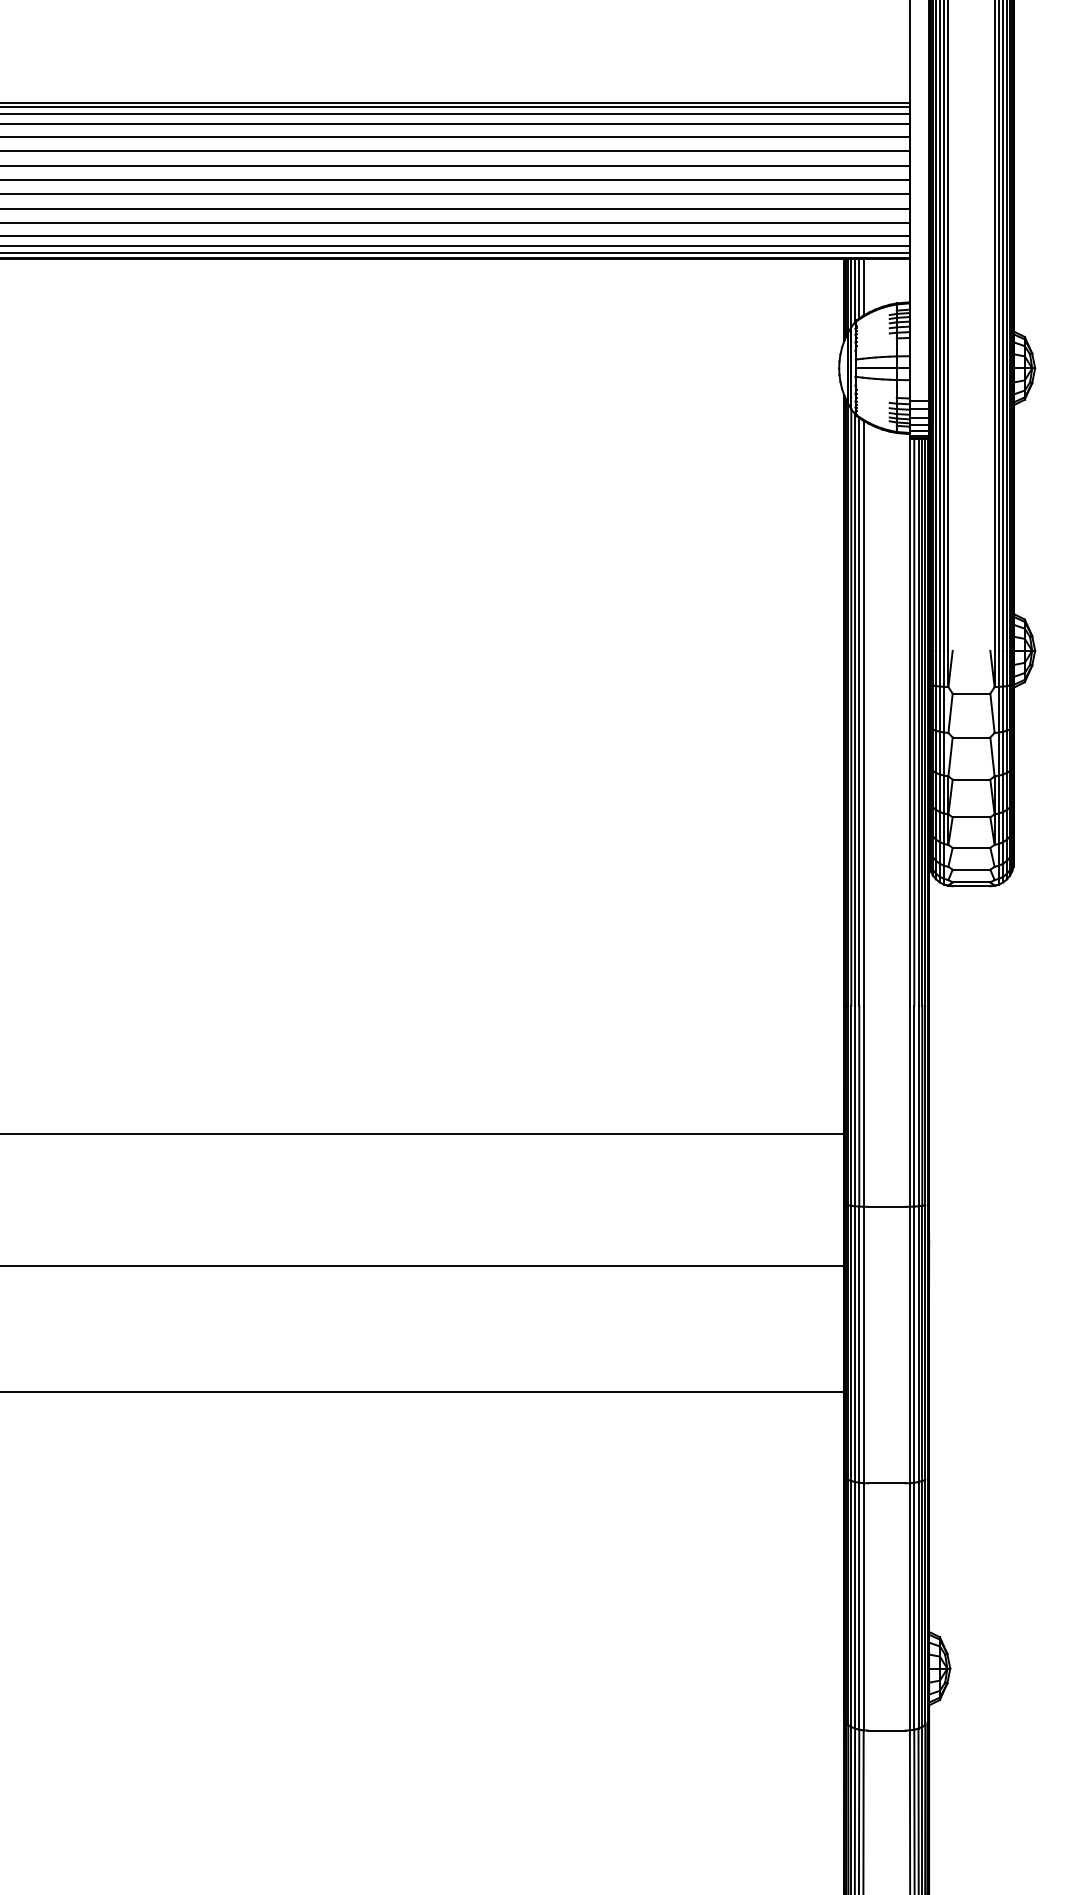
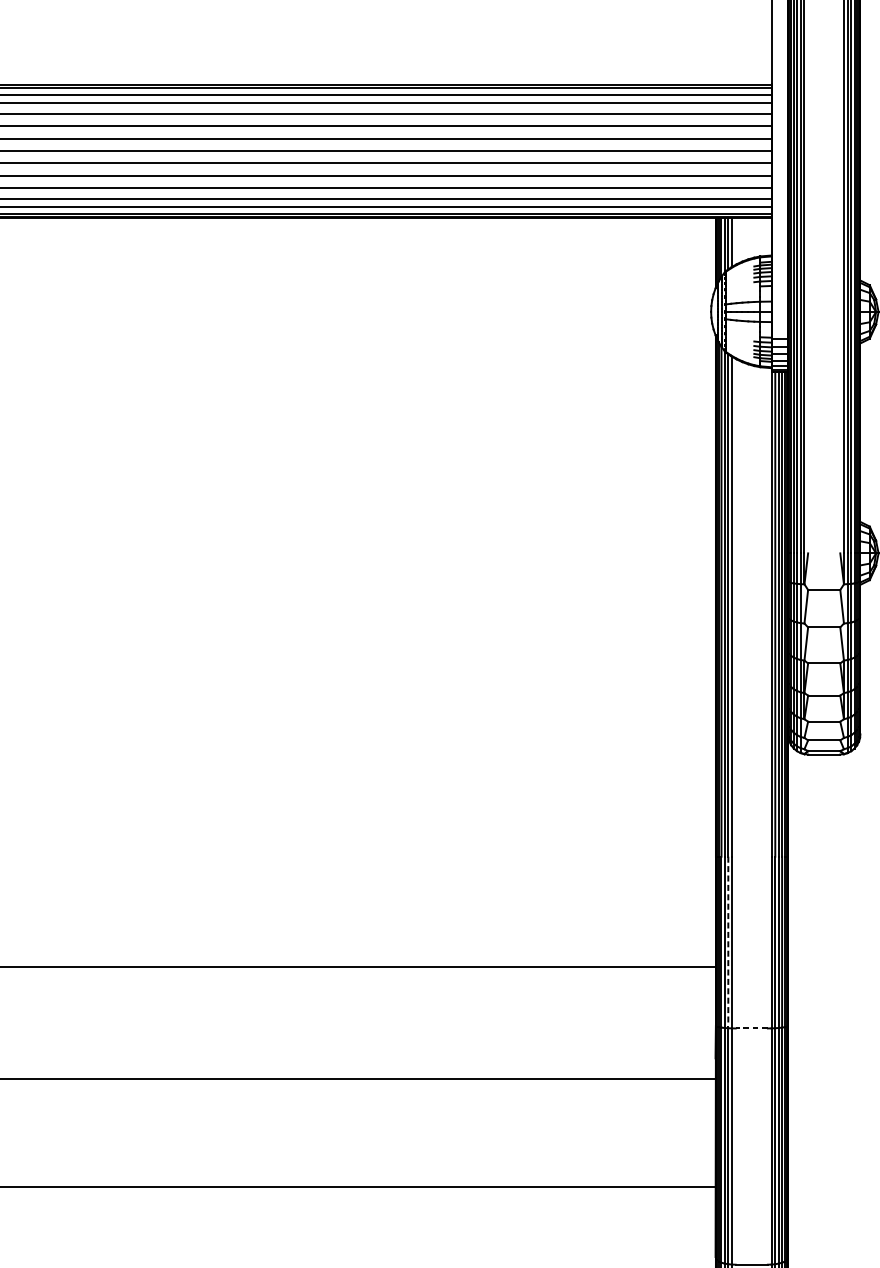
line: (859, 1106) -> (728, 942), solid -> dashed
line: (886, 1206) -> (751, 1028), solid -> dashed

